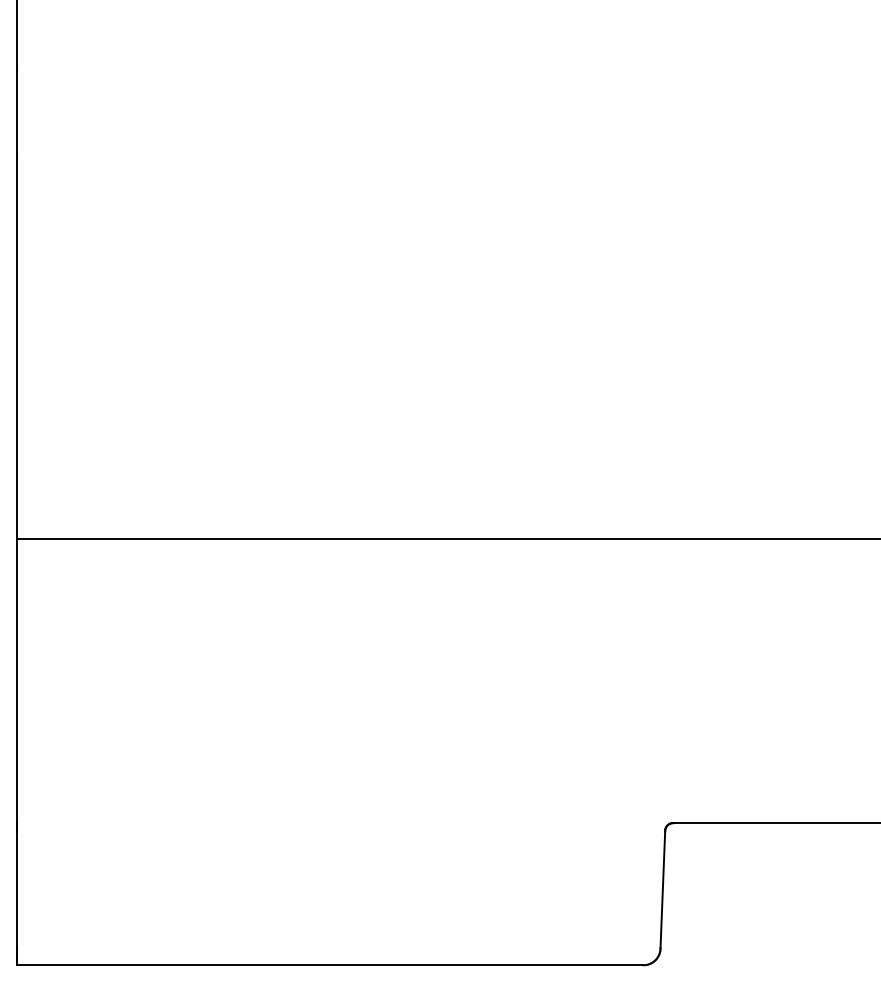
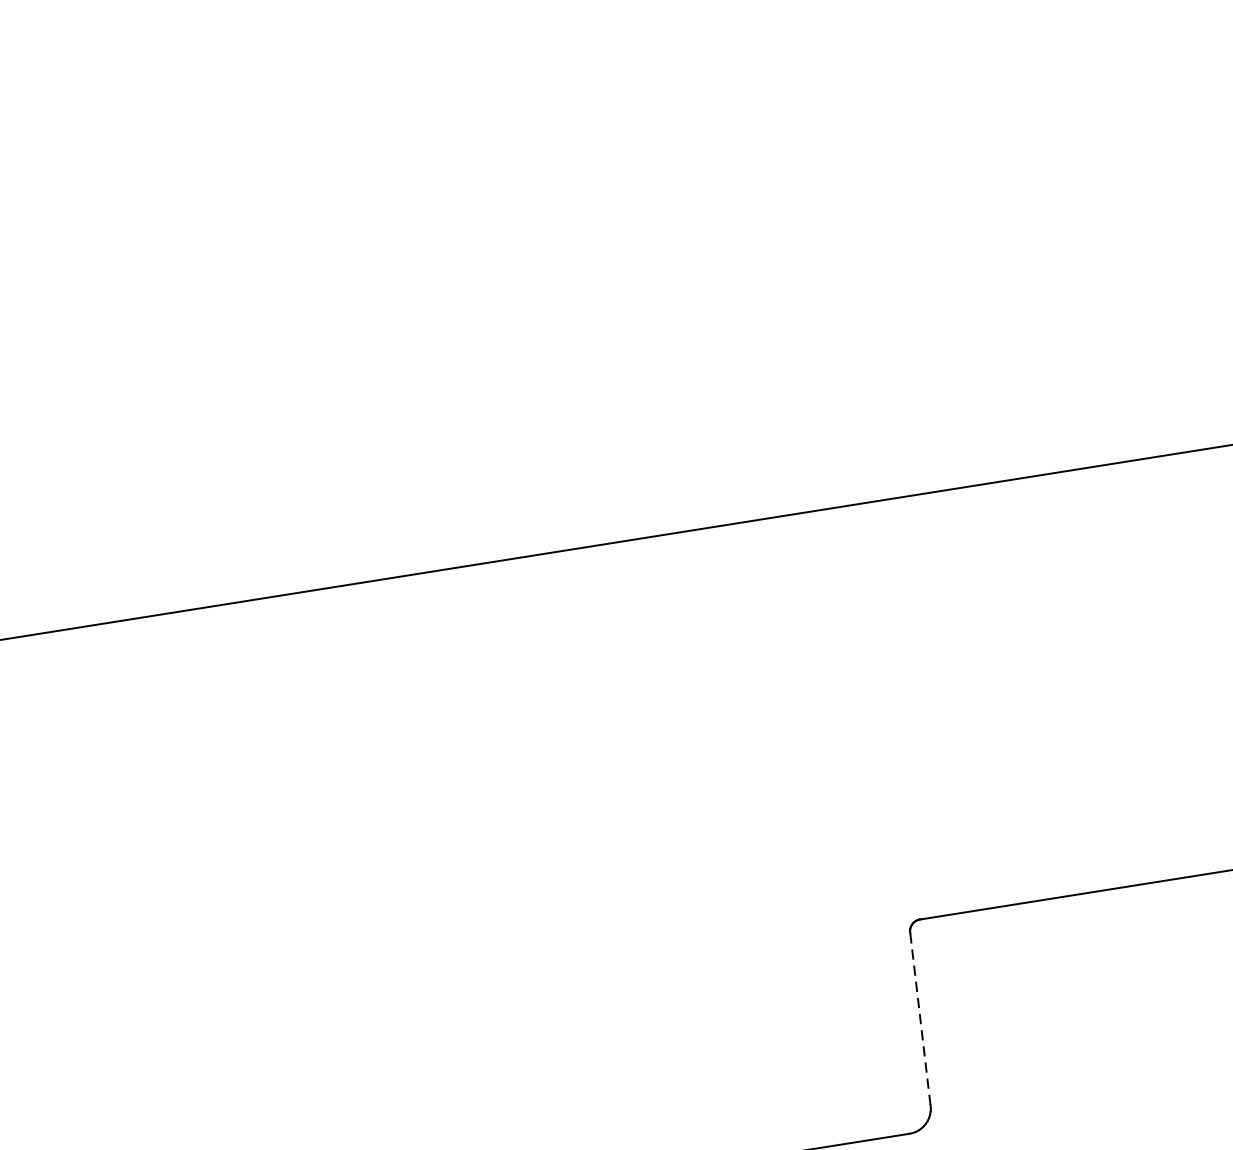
line: (662, 889) -> (919, 1018), solid -> dashed

